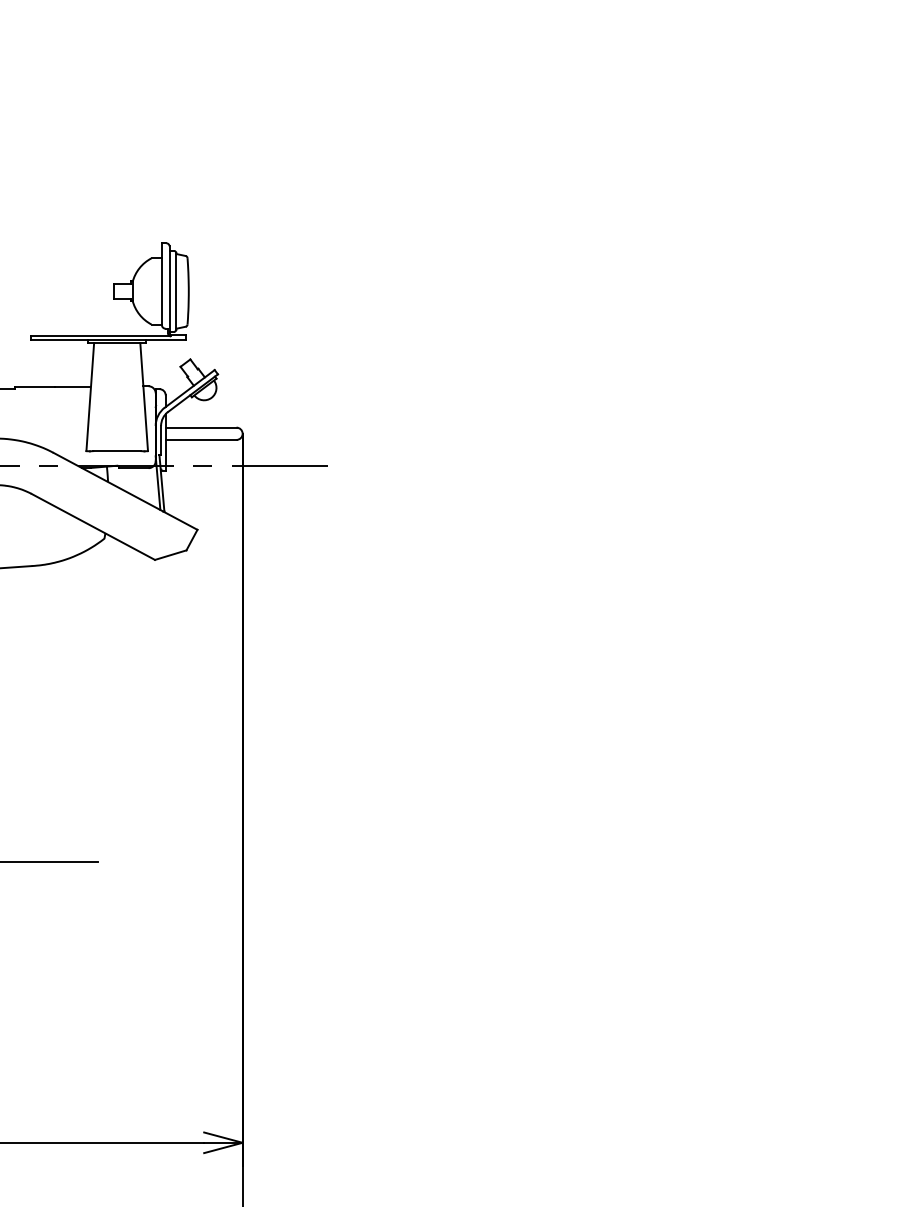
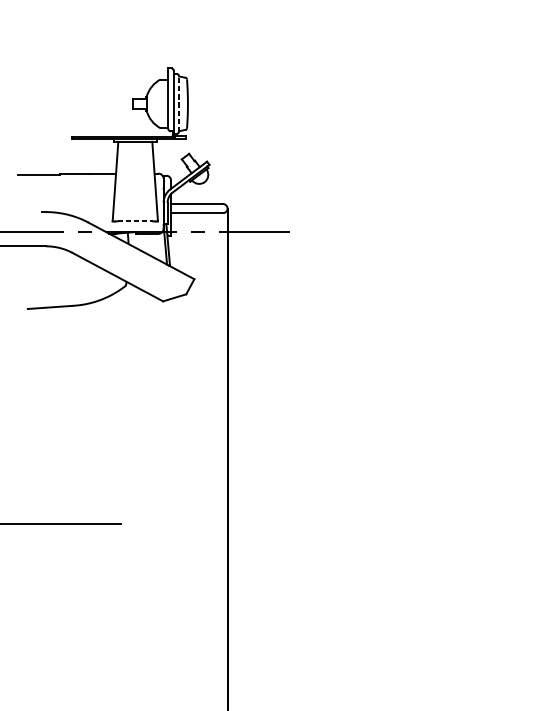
line: (176, 290) -> (178, 103), solid -> dashed
line: (117, 451) -> (135, 221), solid -> dashed

